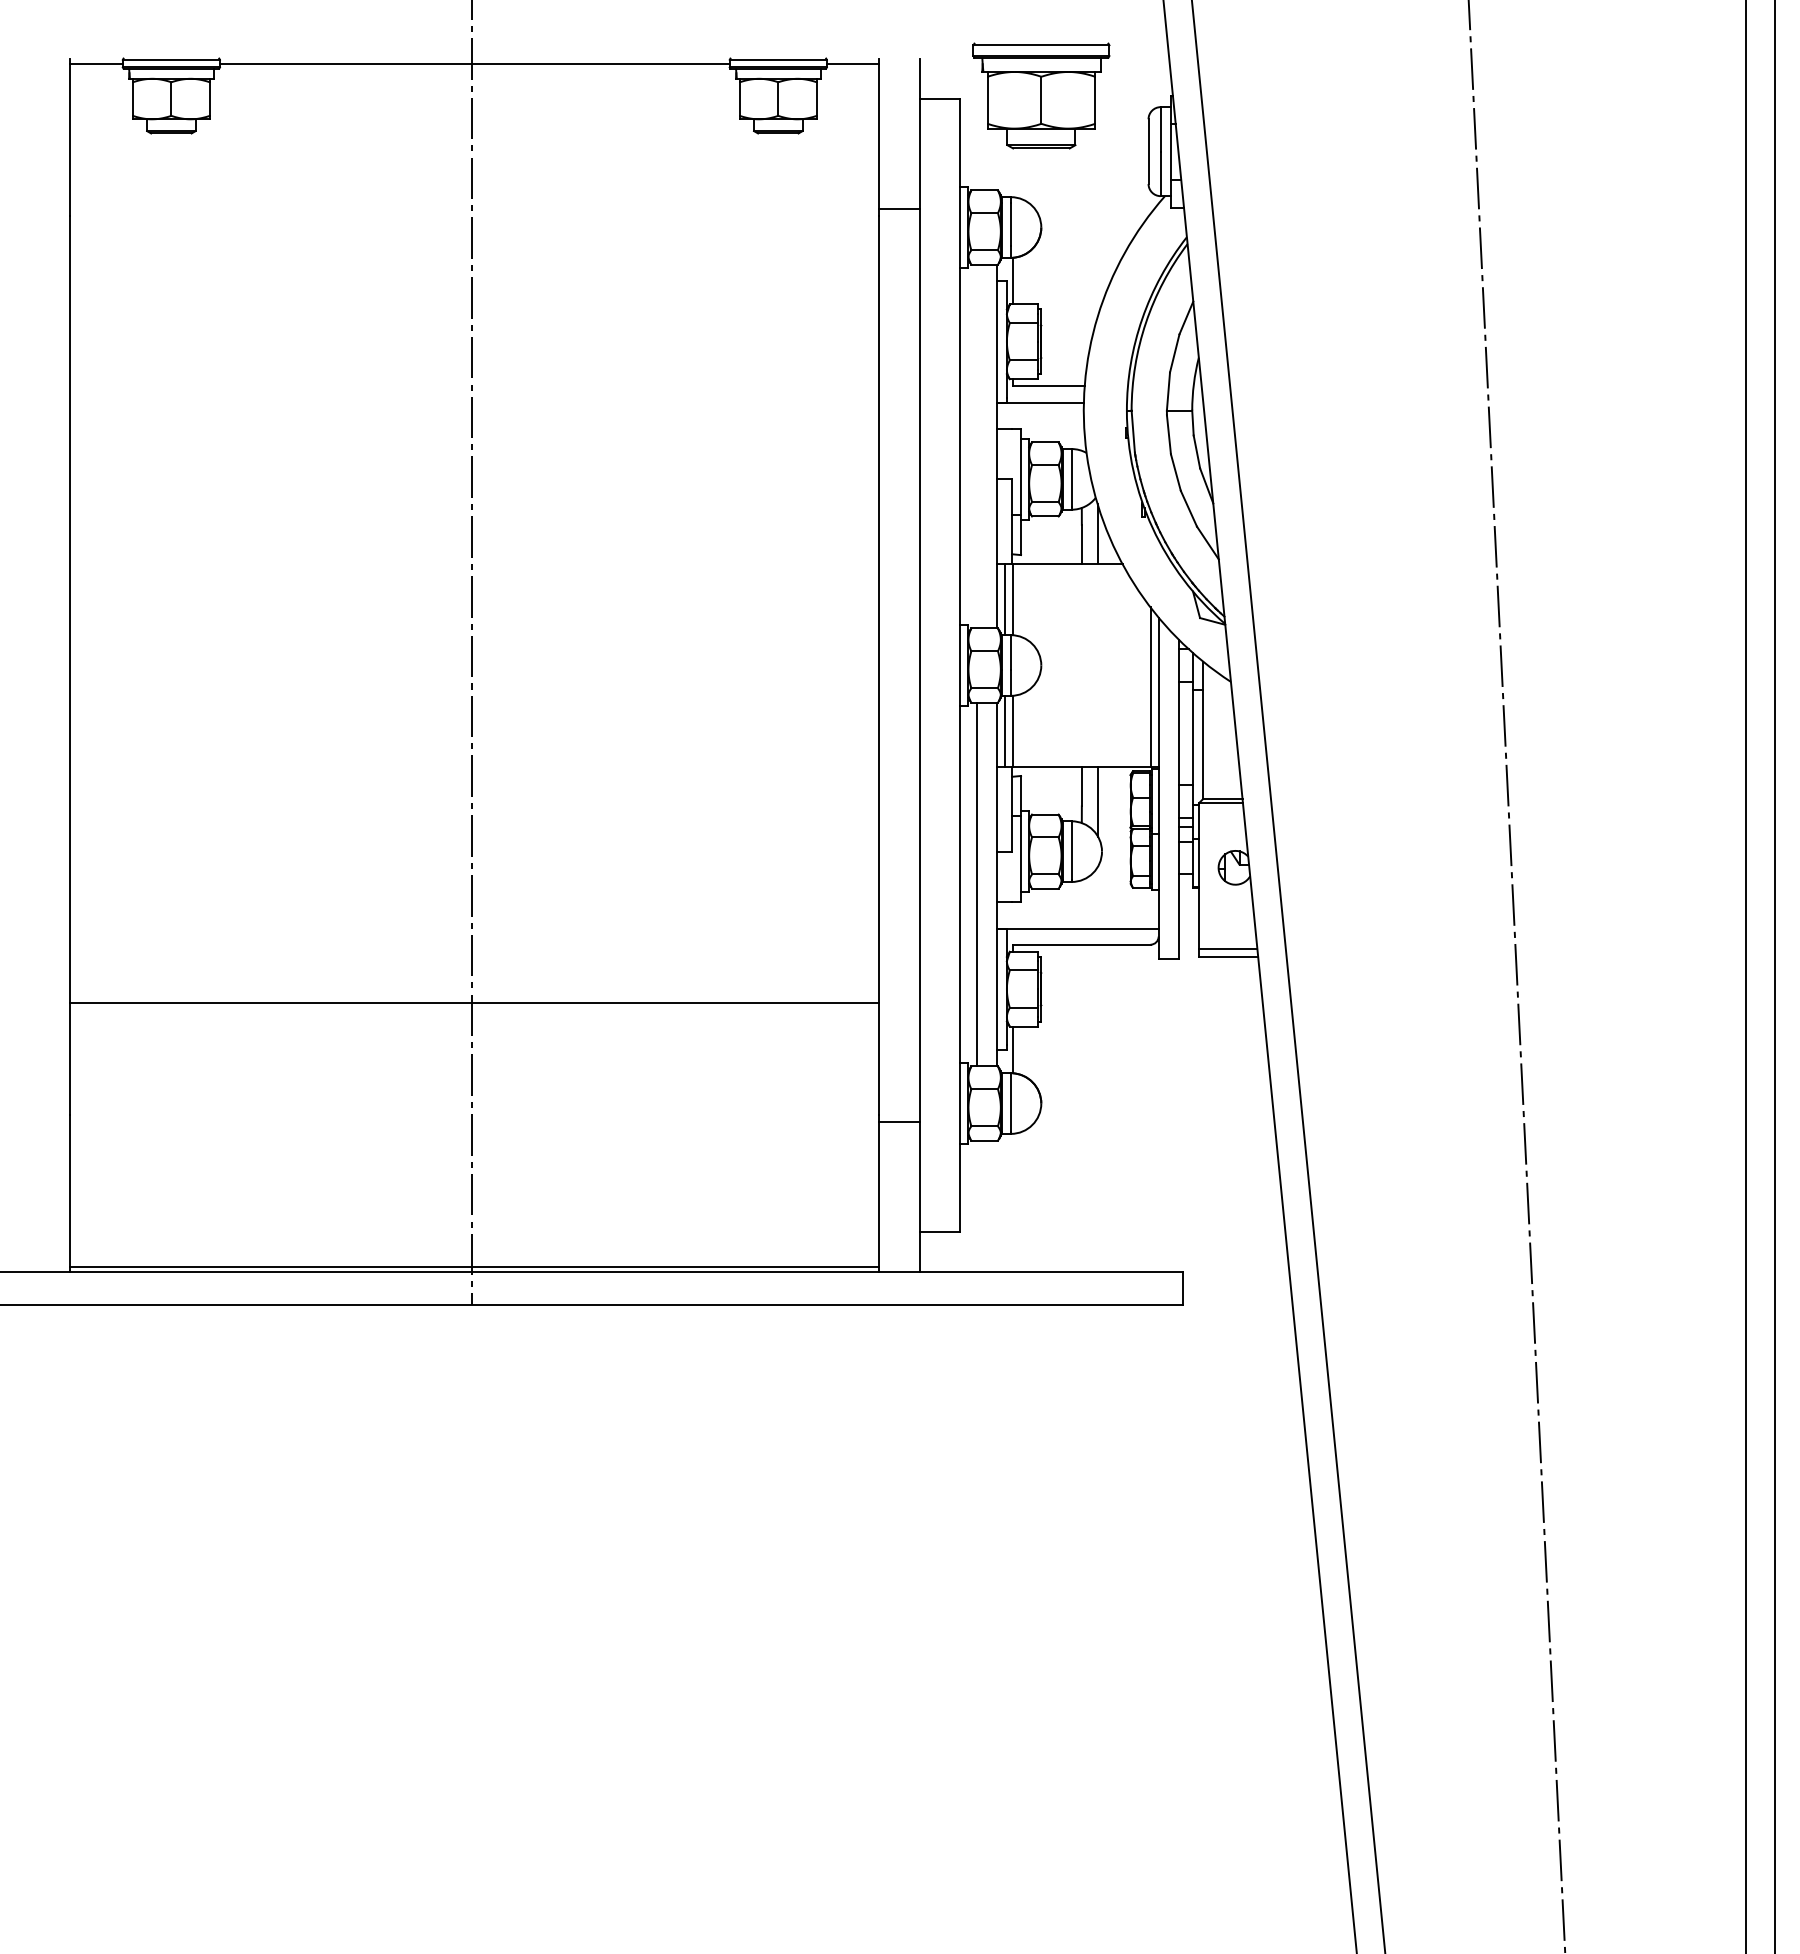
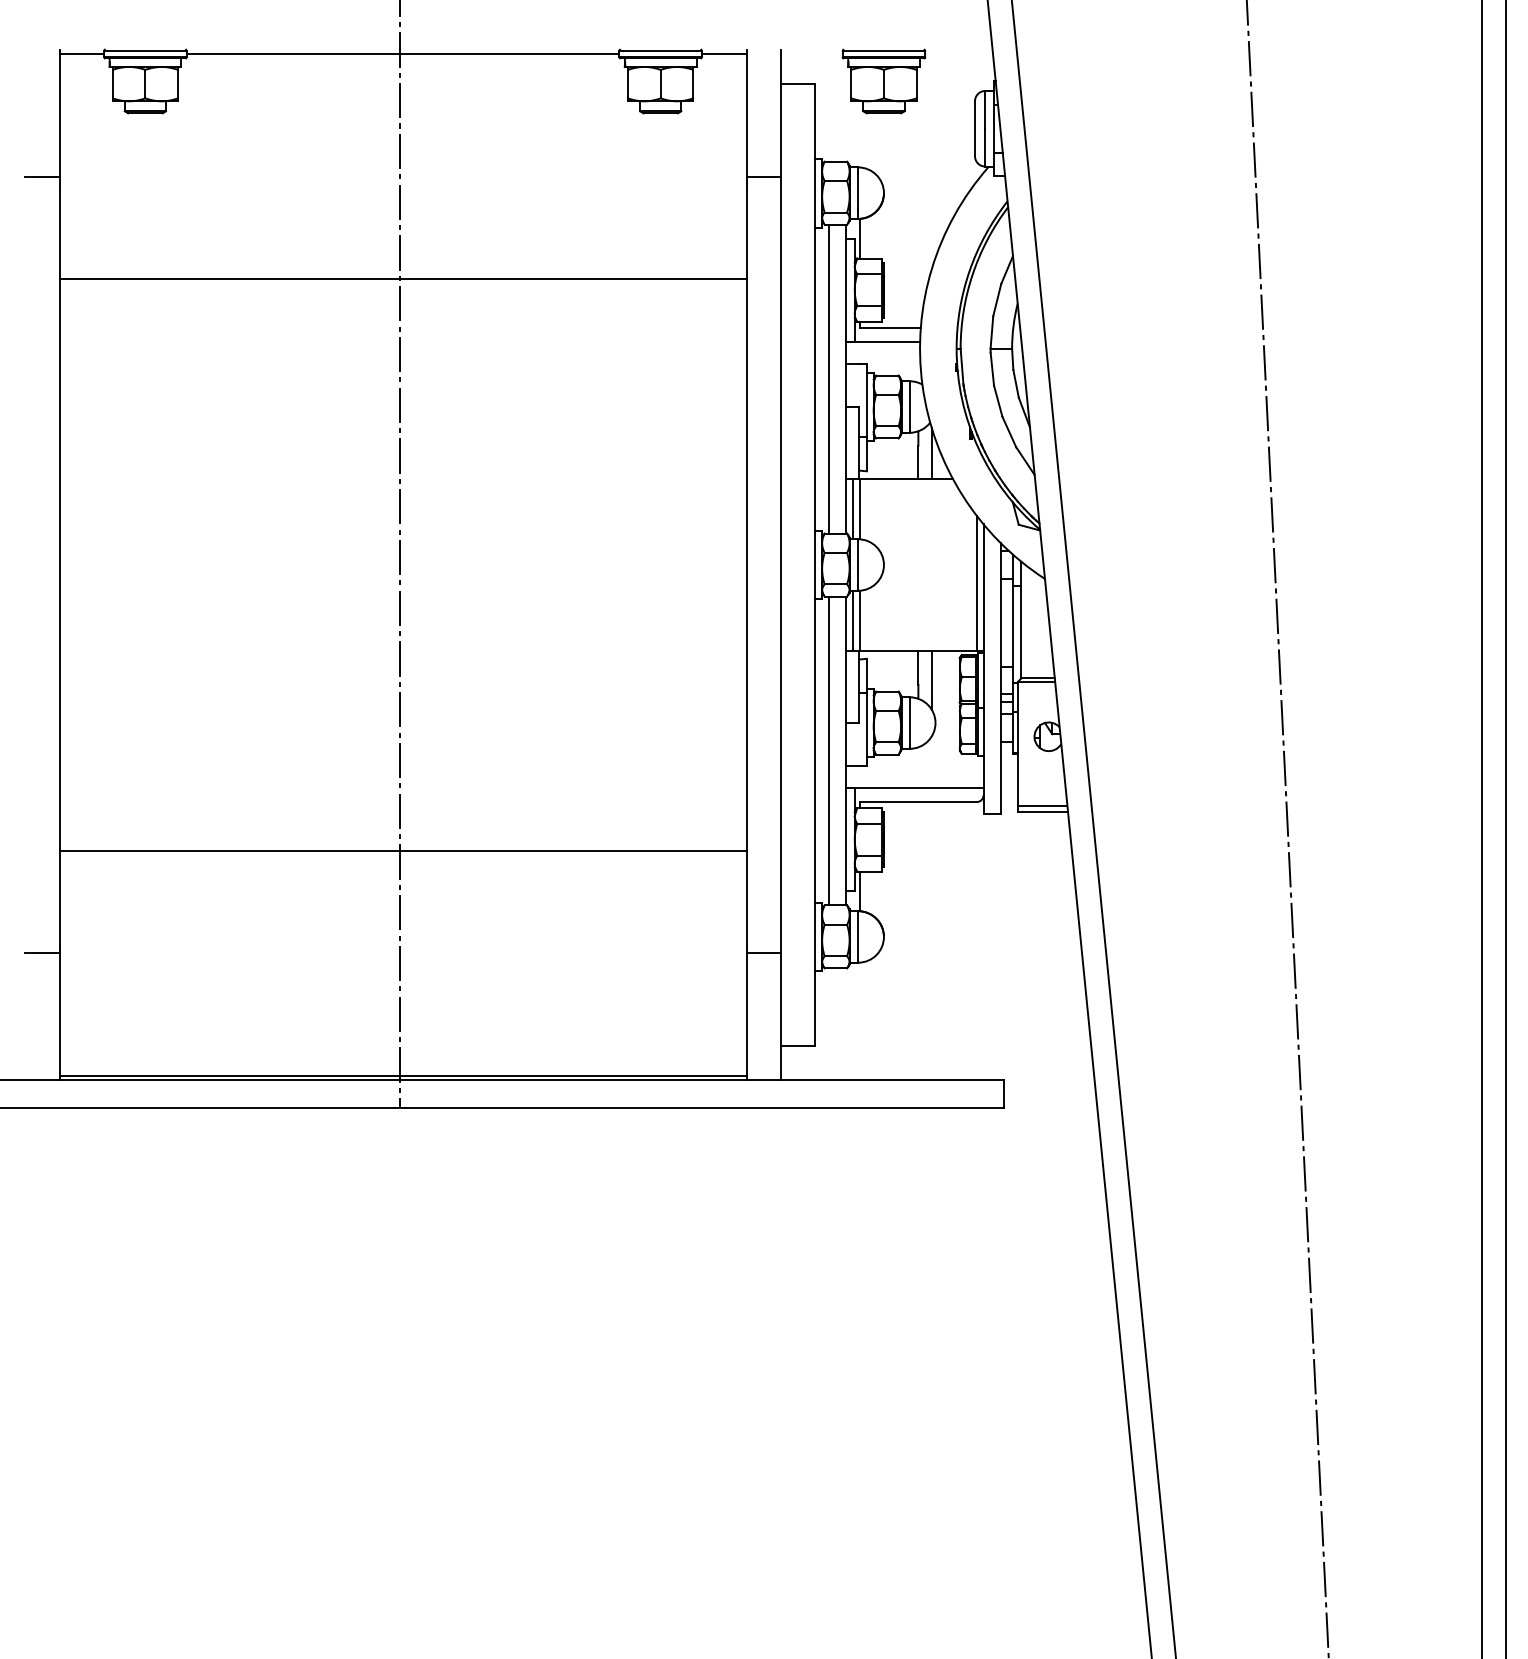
part: (1040, 95) -> (883, 81), size x0.71
line: (49, 209) -> (41, 177), added
line: (474, 328) -> (402, 278), added
line: (976, 446) -> (828, 379), added
line: (49, 1122) -> (41, 953), added

